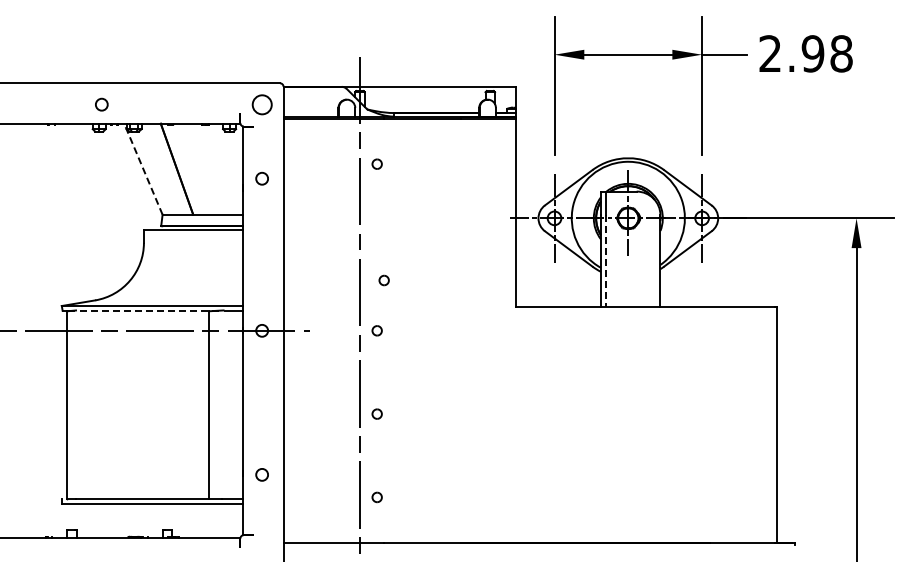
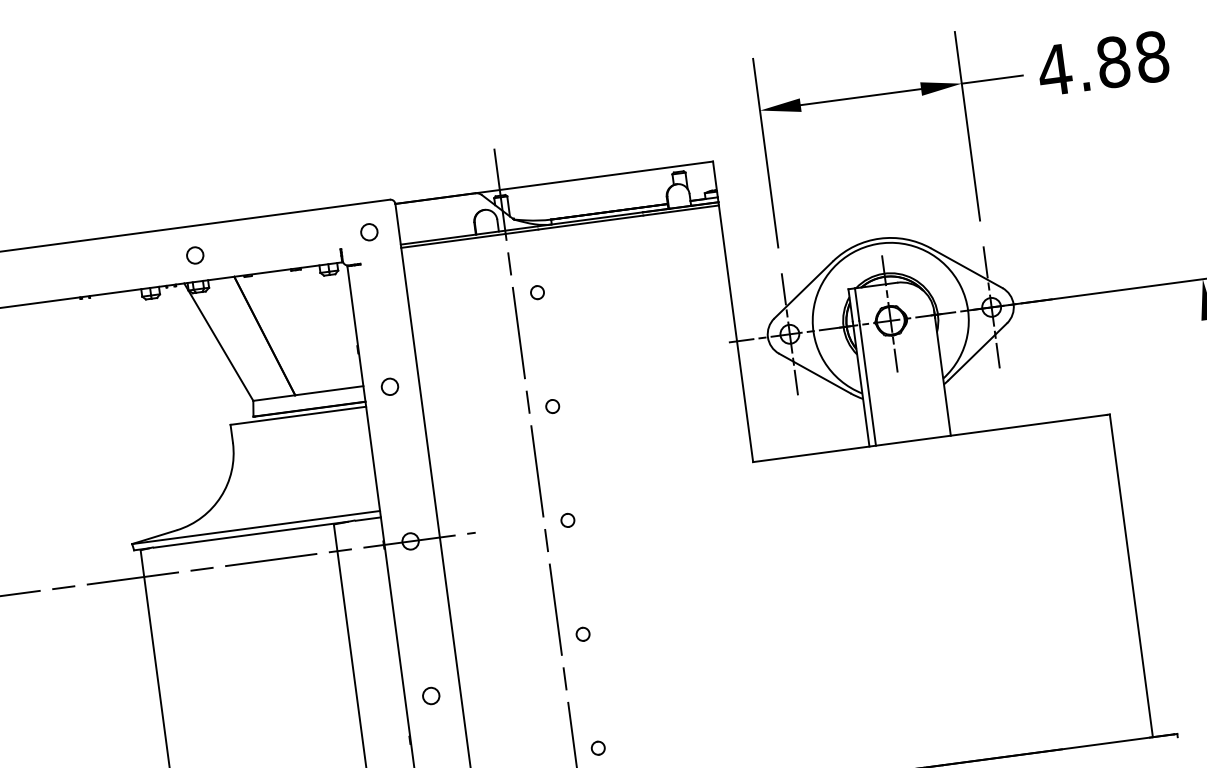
text: (791, 53) -> (1083, 65), 2.98 -> 4.88
circle: (101, 104) -> (194, 255), moved
circle: (261, 104) -> (368, 232), size x0.62
line: (143, 168) -> (218, 341), dashed -> solid
circle: (261, 178) -> (389, 386), moved
line: (605, 261) -> (867, 384), dashed -> solid
part: (383, 280) -> (551, 406), moved
line: (148, 310) -> (251, 534), dashed -> solid
circle: (261, 474) -> (430, 695), moved

